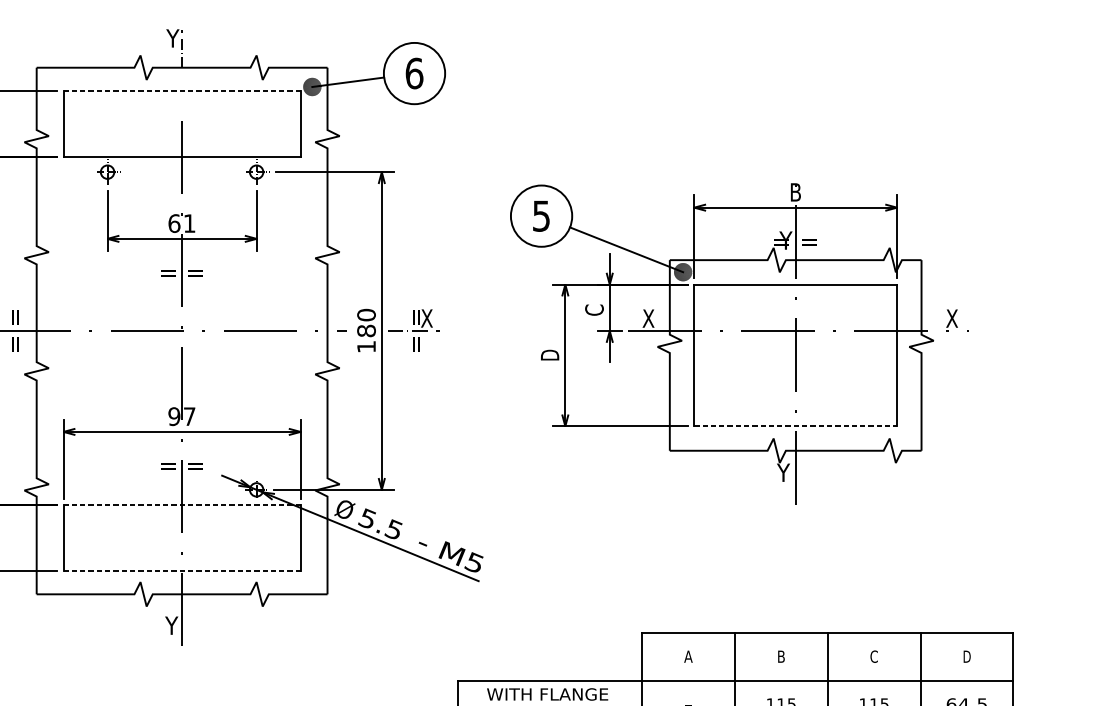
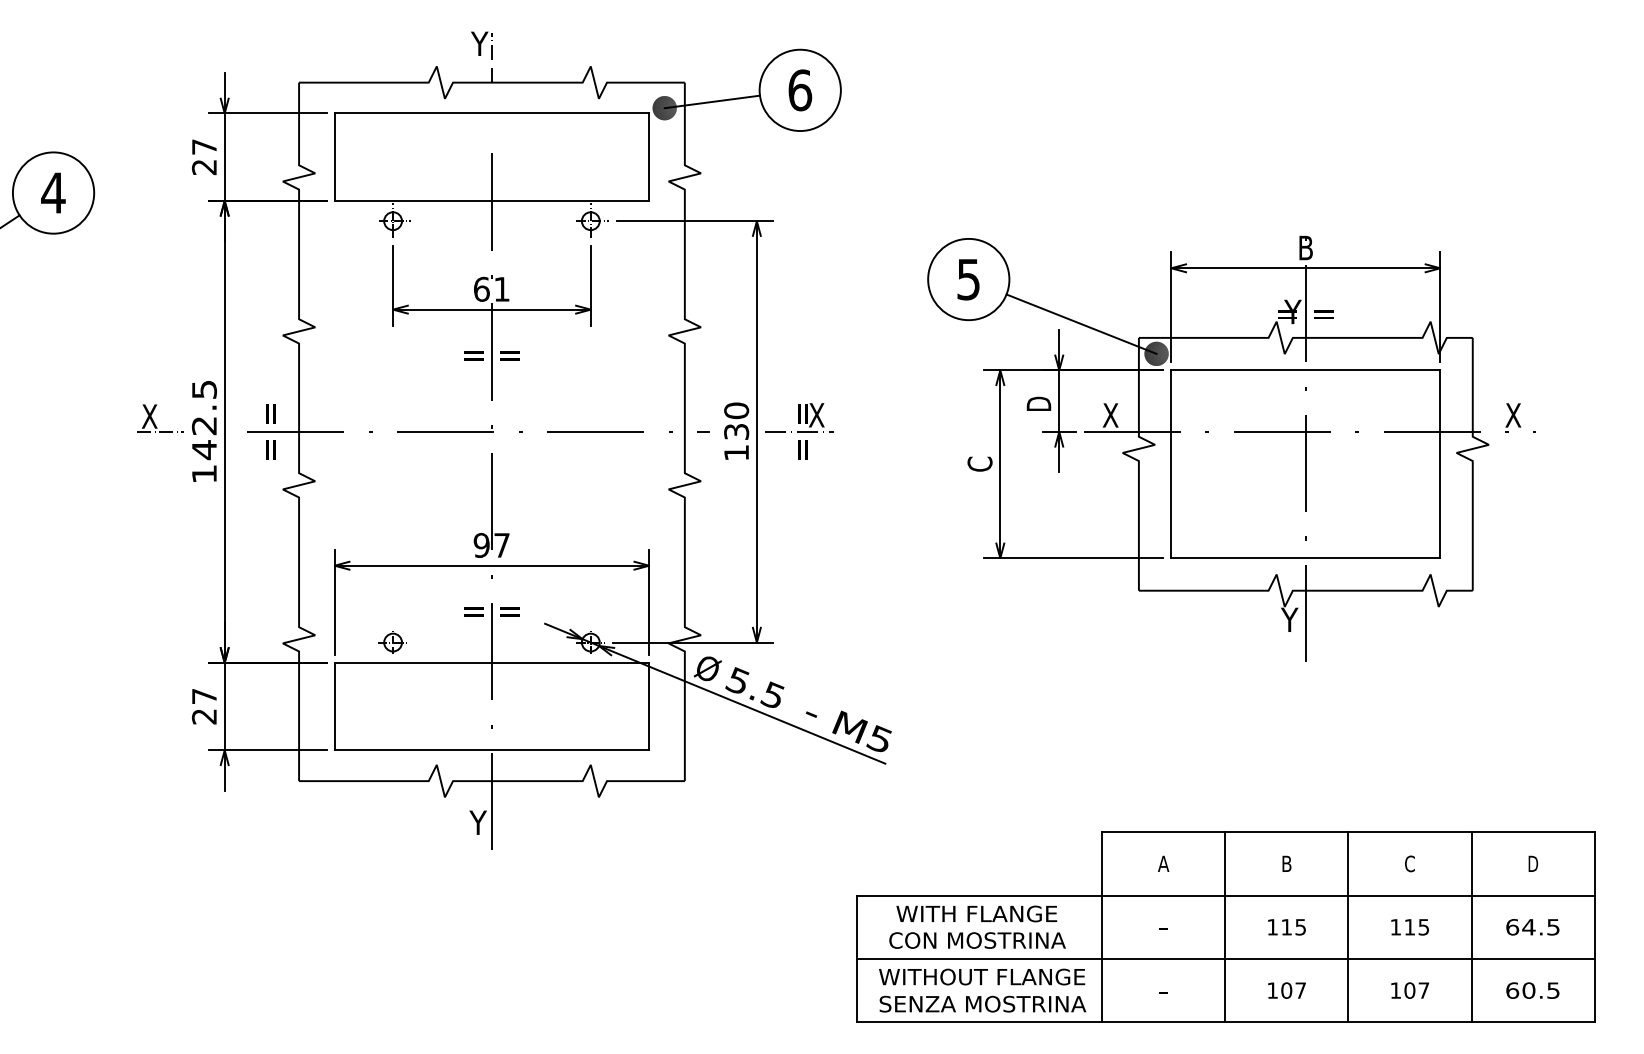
line: (182, 90) -> (492, 113), dashed -> solid
text: (594, 309) -> (1038, 403), C -> D
text: (366, 330) -> (736, 431), 180 -> 130
text: (549, 354) -> (979, 463), D -> C
line: (795, 426) -> (1305, 558), dashed -> solid
part: (107, 489) -> (392, 642), added
line: (182, 504) -> (492, 662), dashed -> solid
line: (182, 571) -> (492, 750), dashed -> solid

